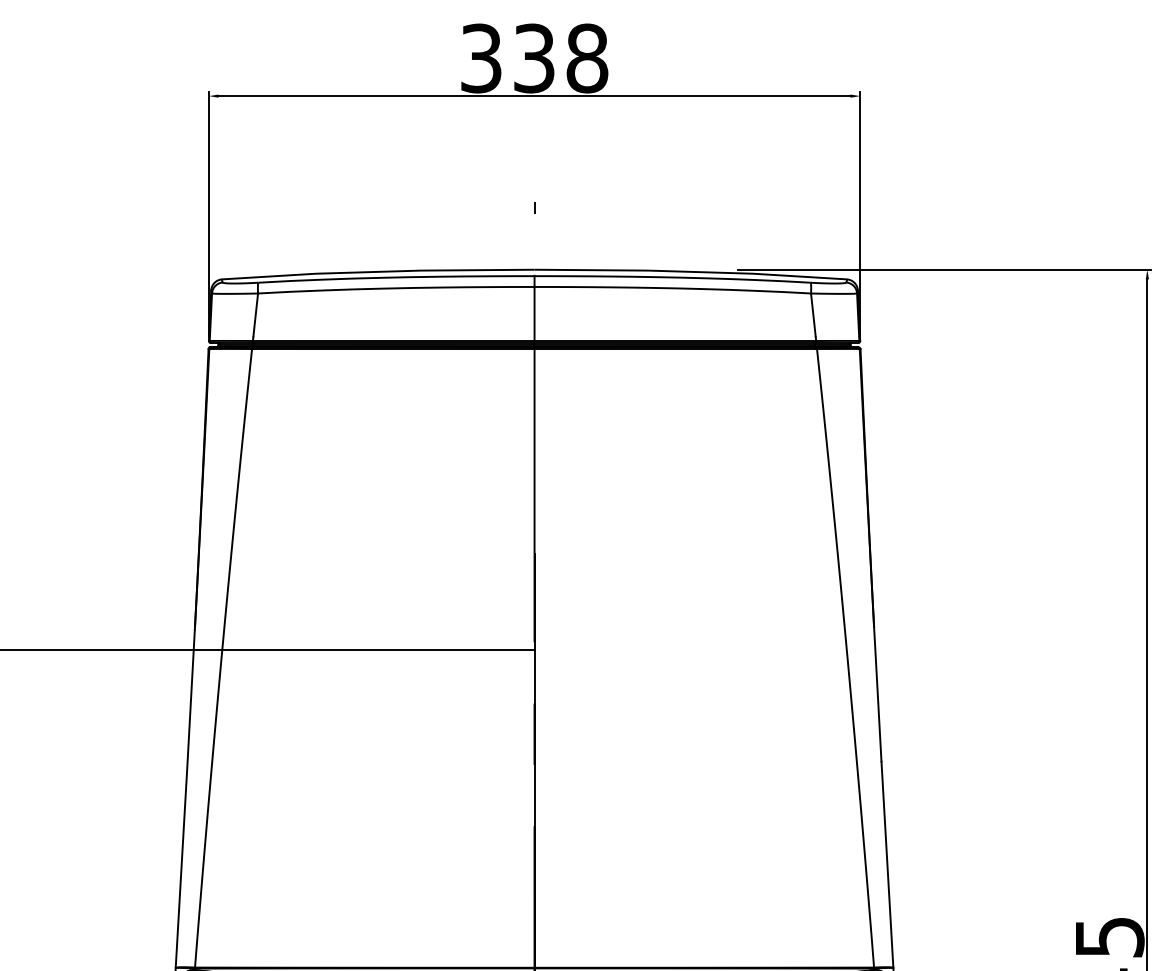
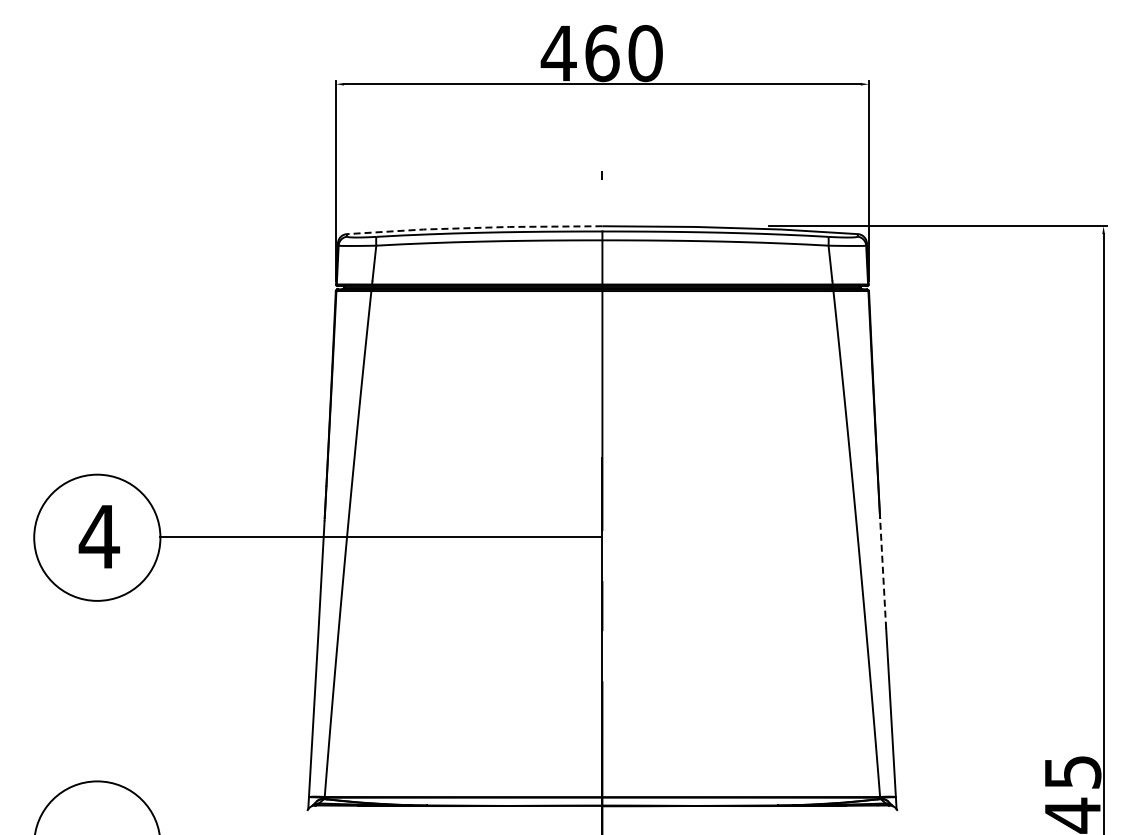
text: (533, 58) -> (601, 53), 338 -> 460
line: (378, 272) -> (474, 228), solid -> dashed
line: (878, 694) -> (883, 573), solid -> dashed

